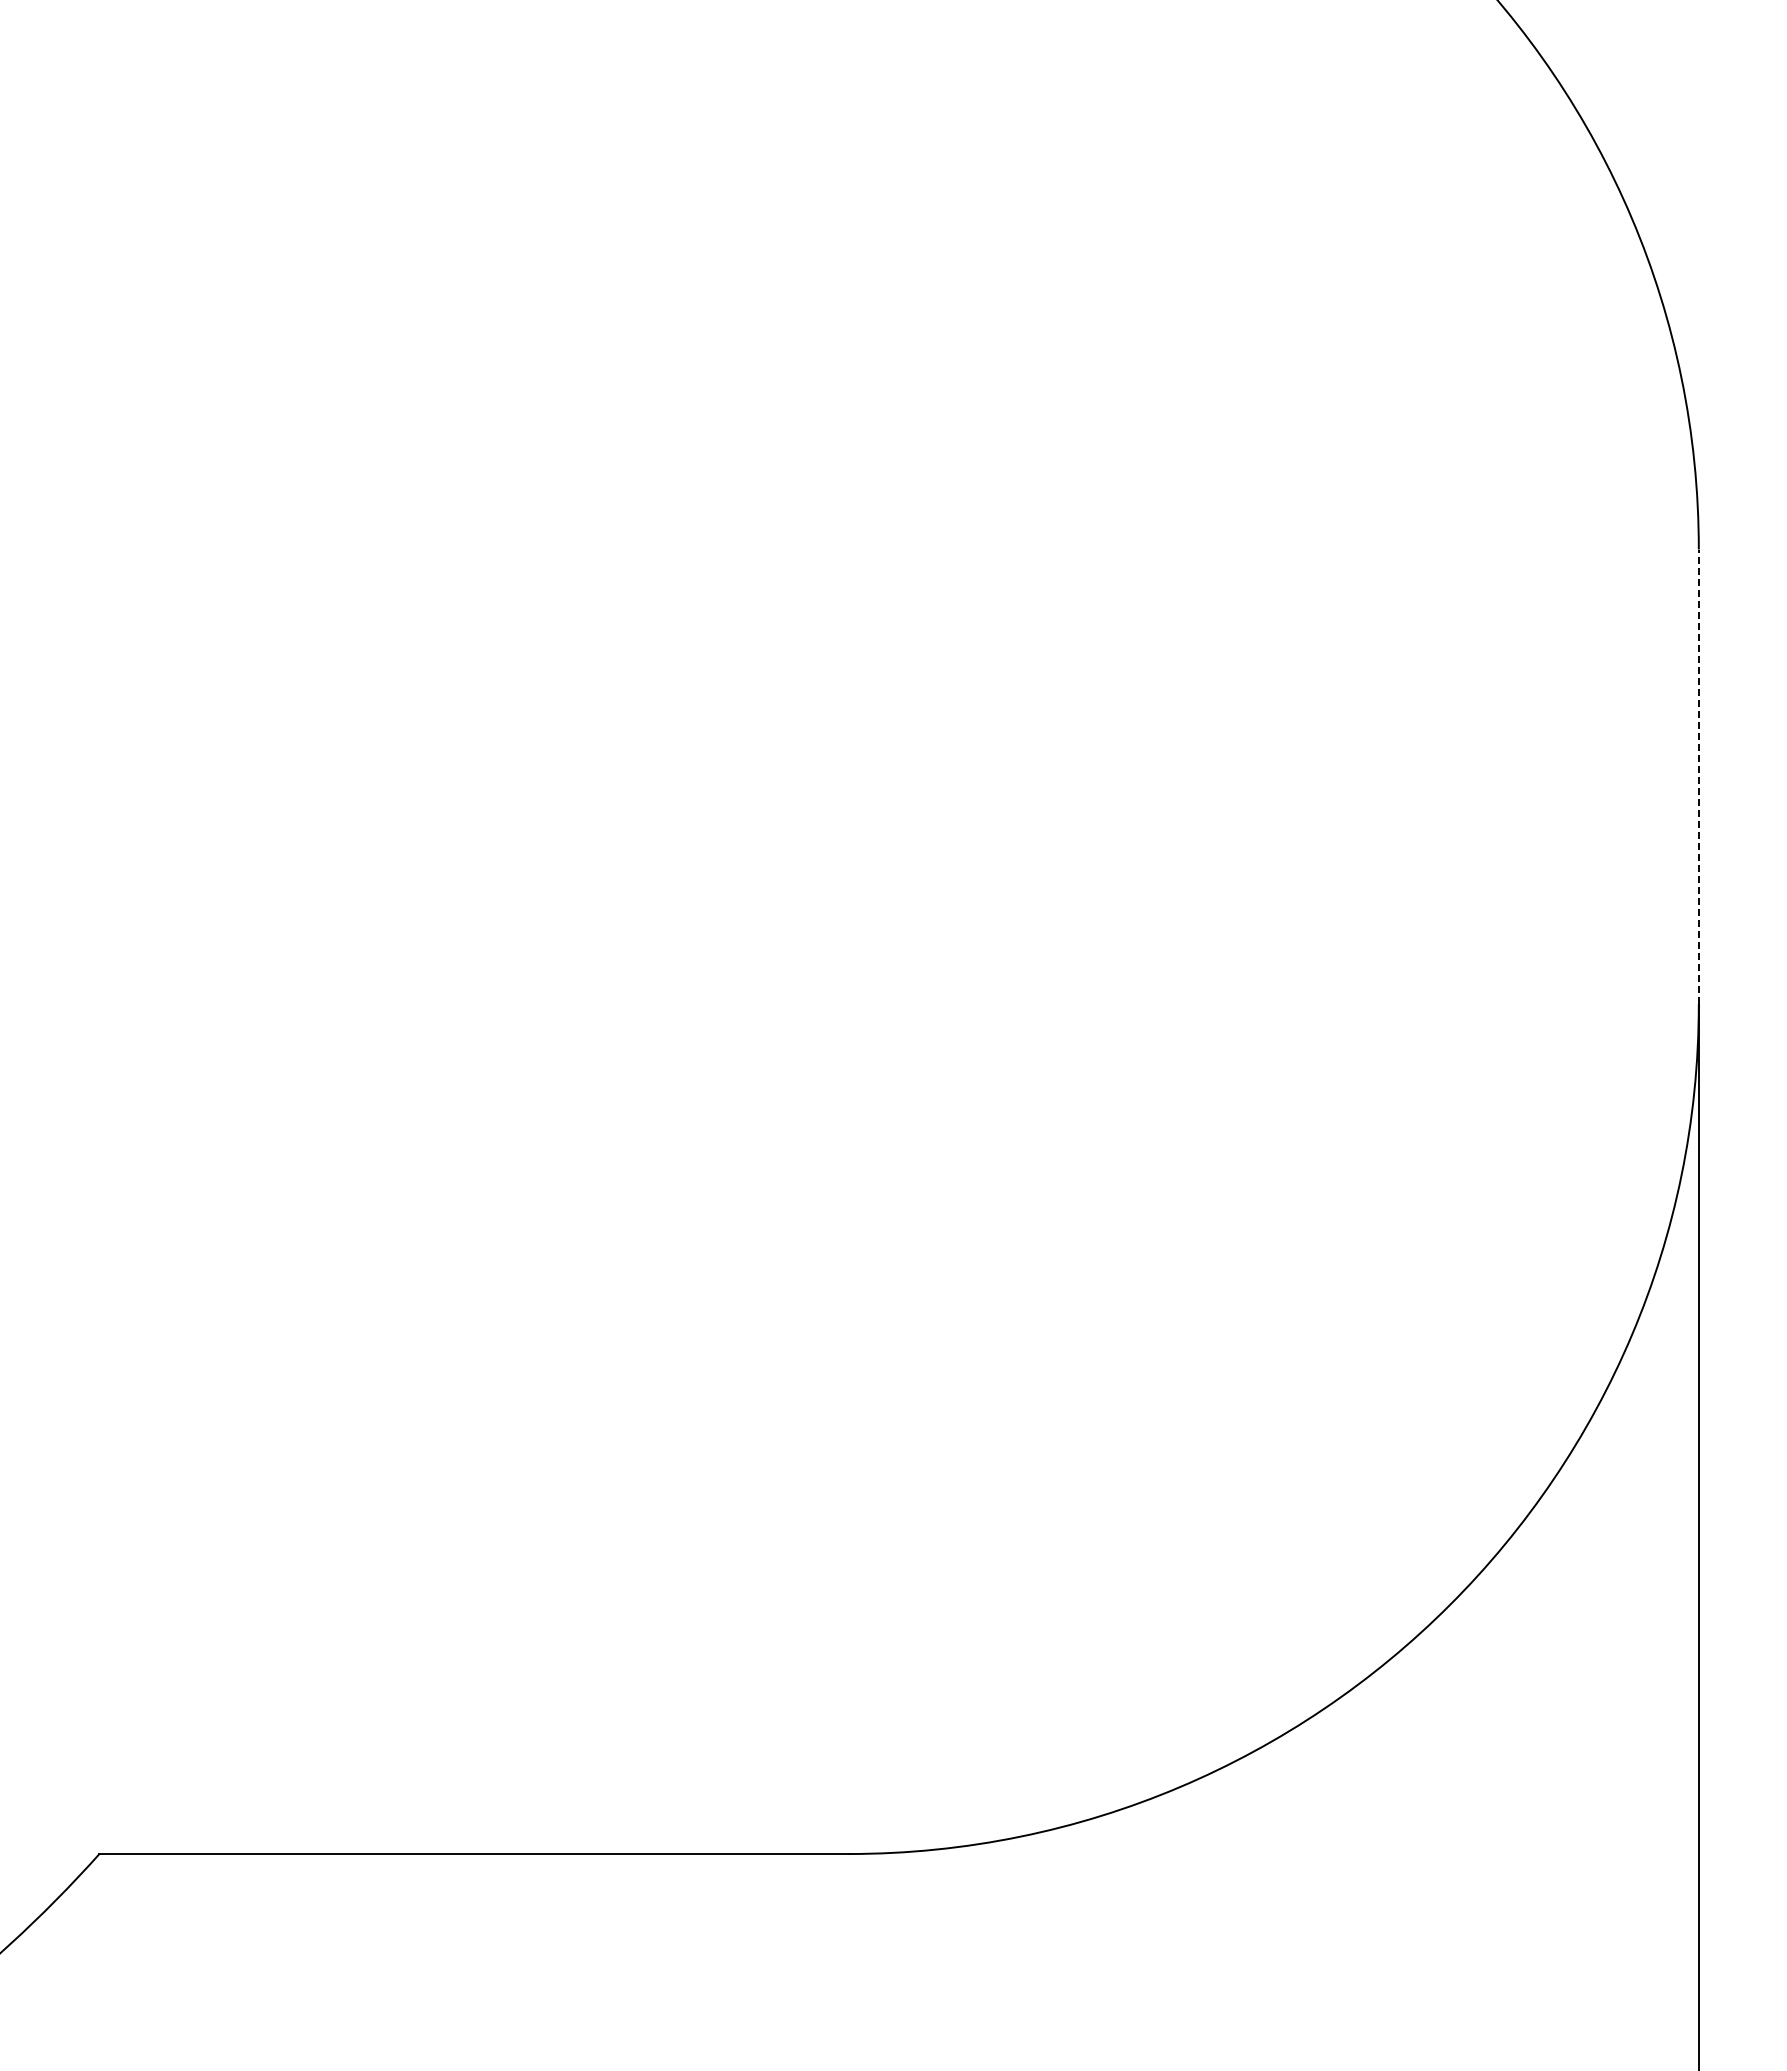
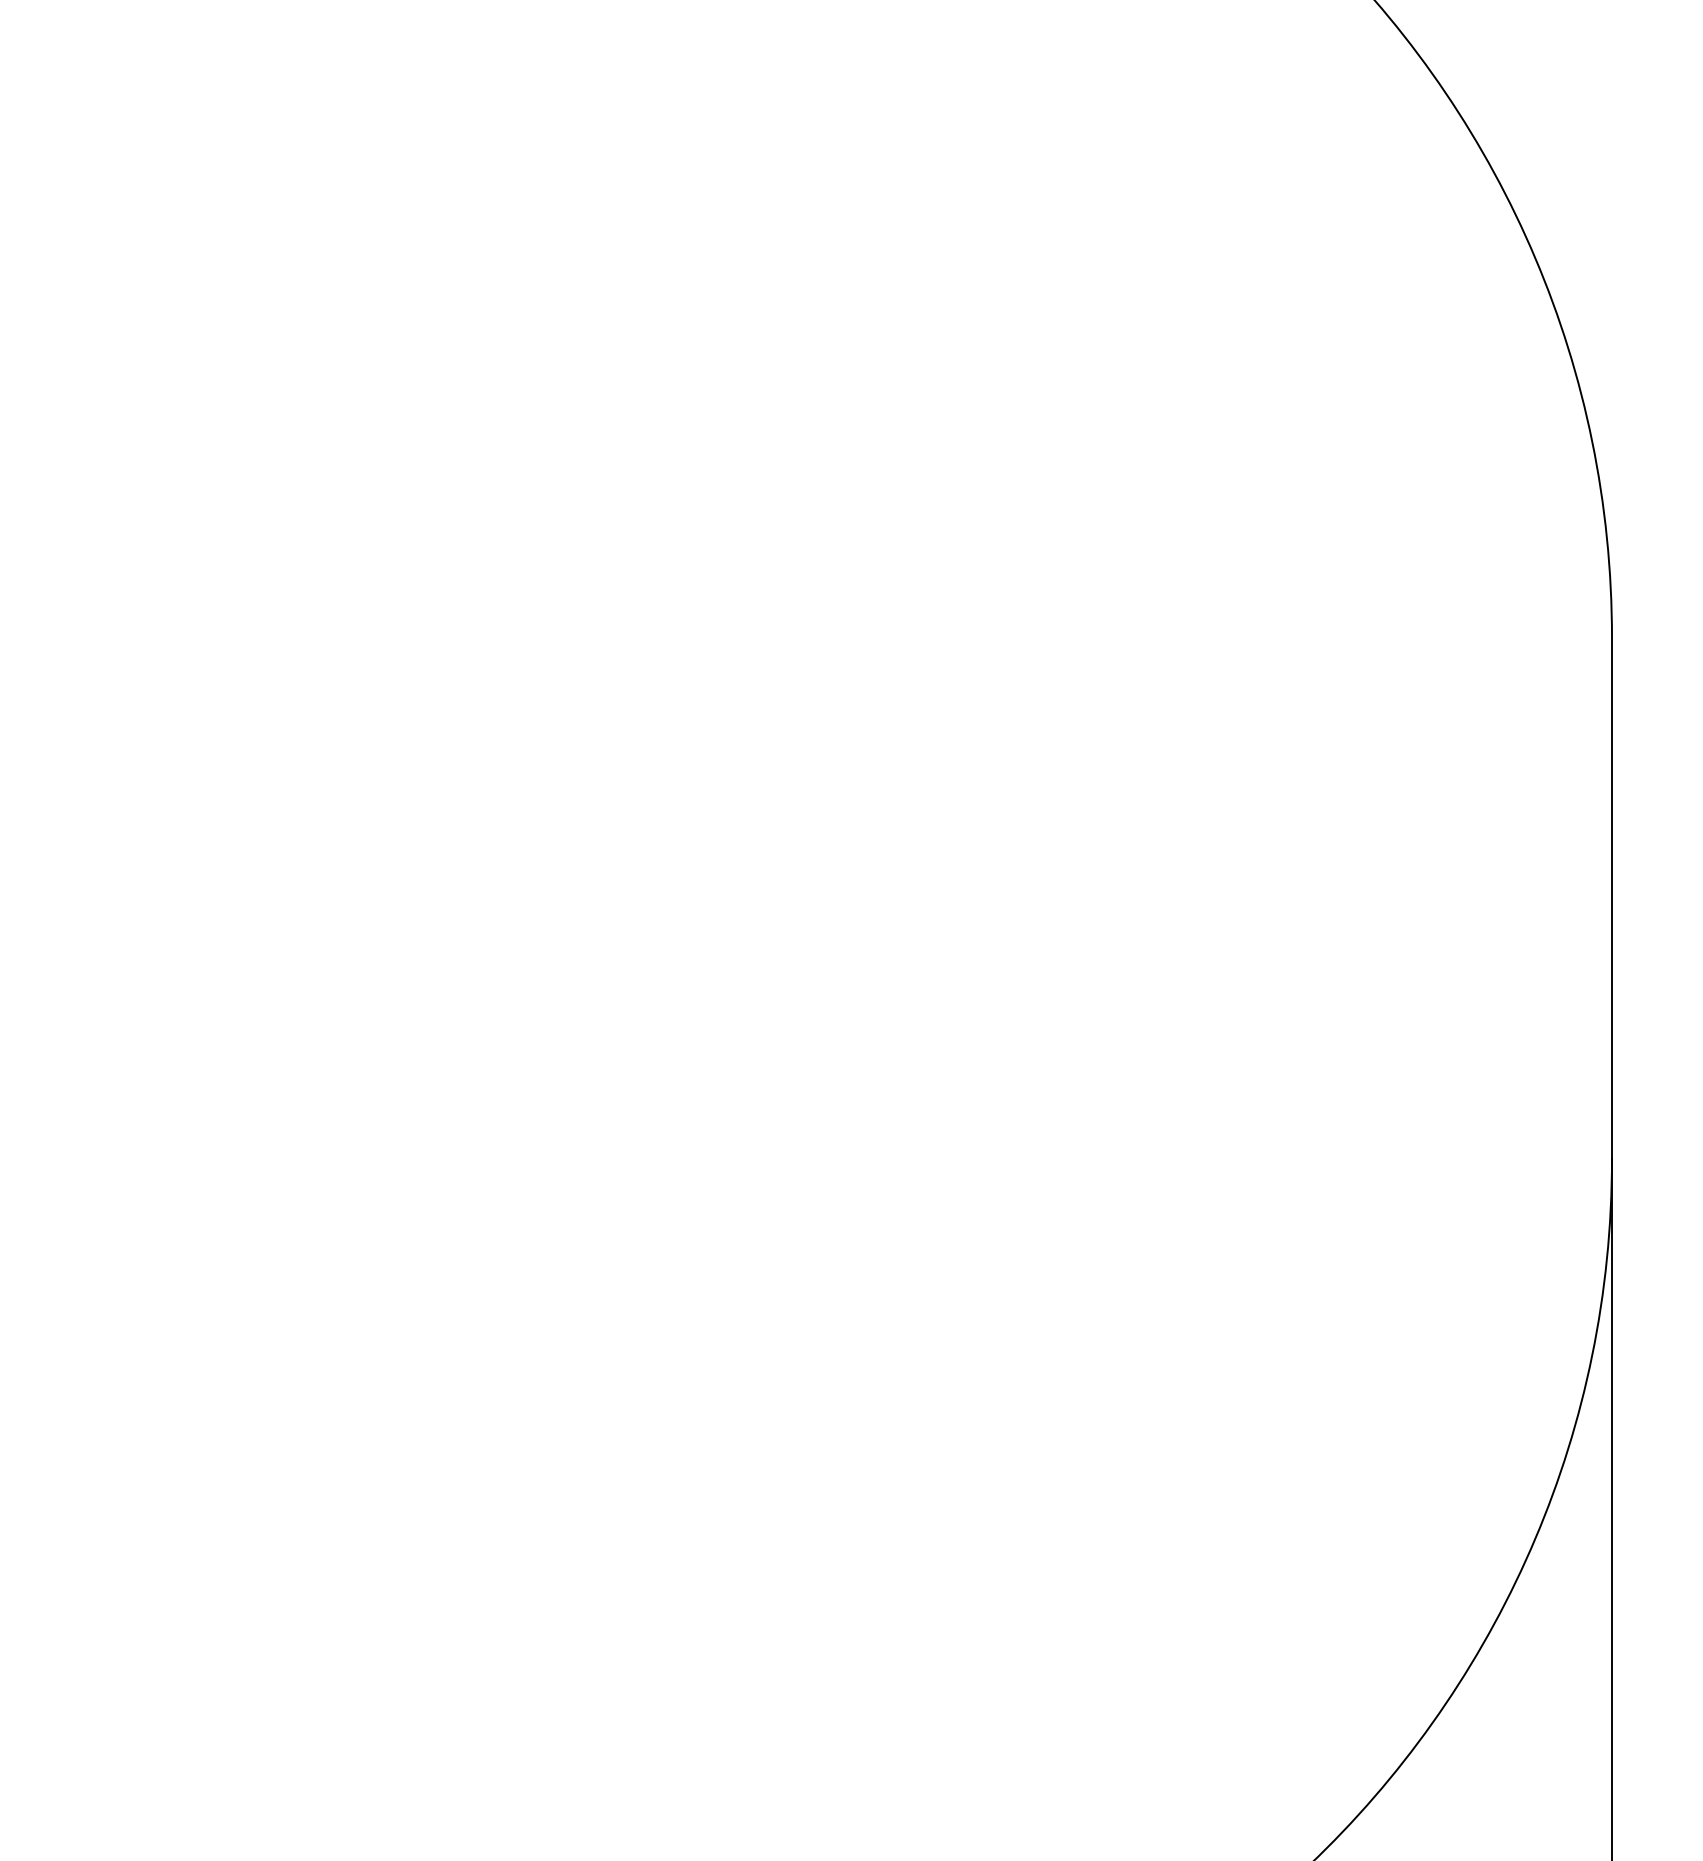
line: (1698, 776) -> (1611, 898), dashed -> solid

